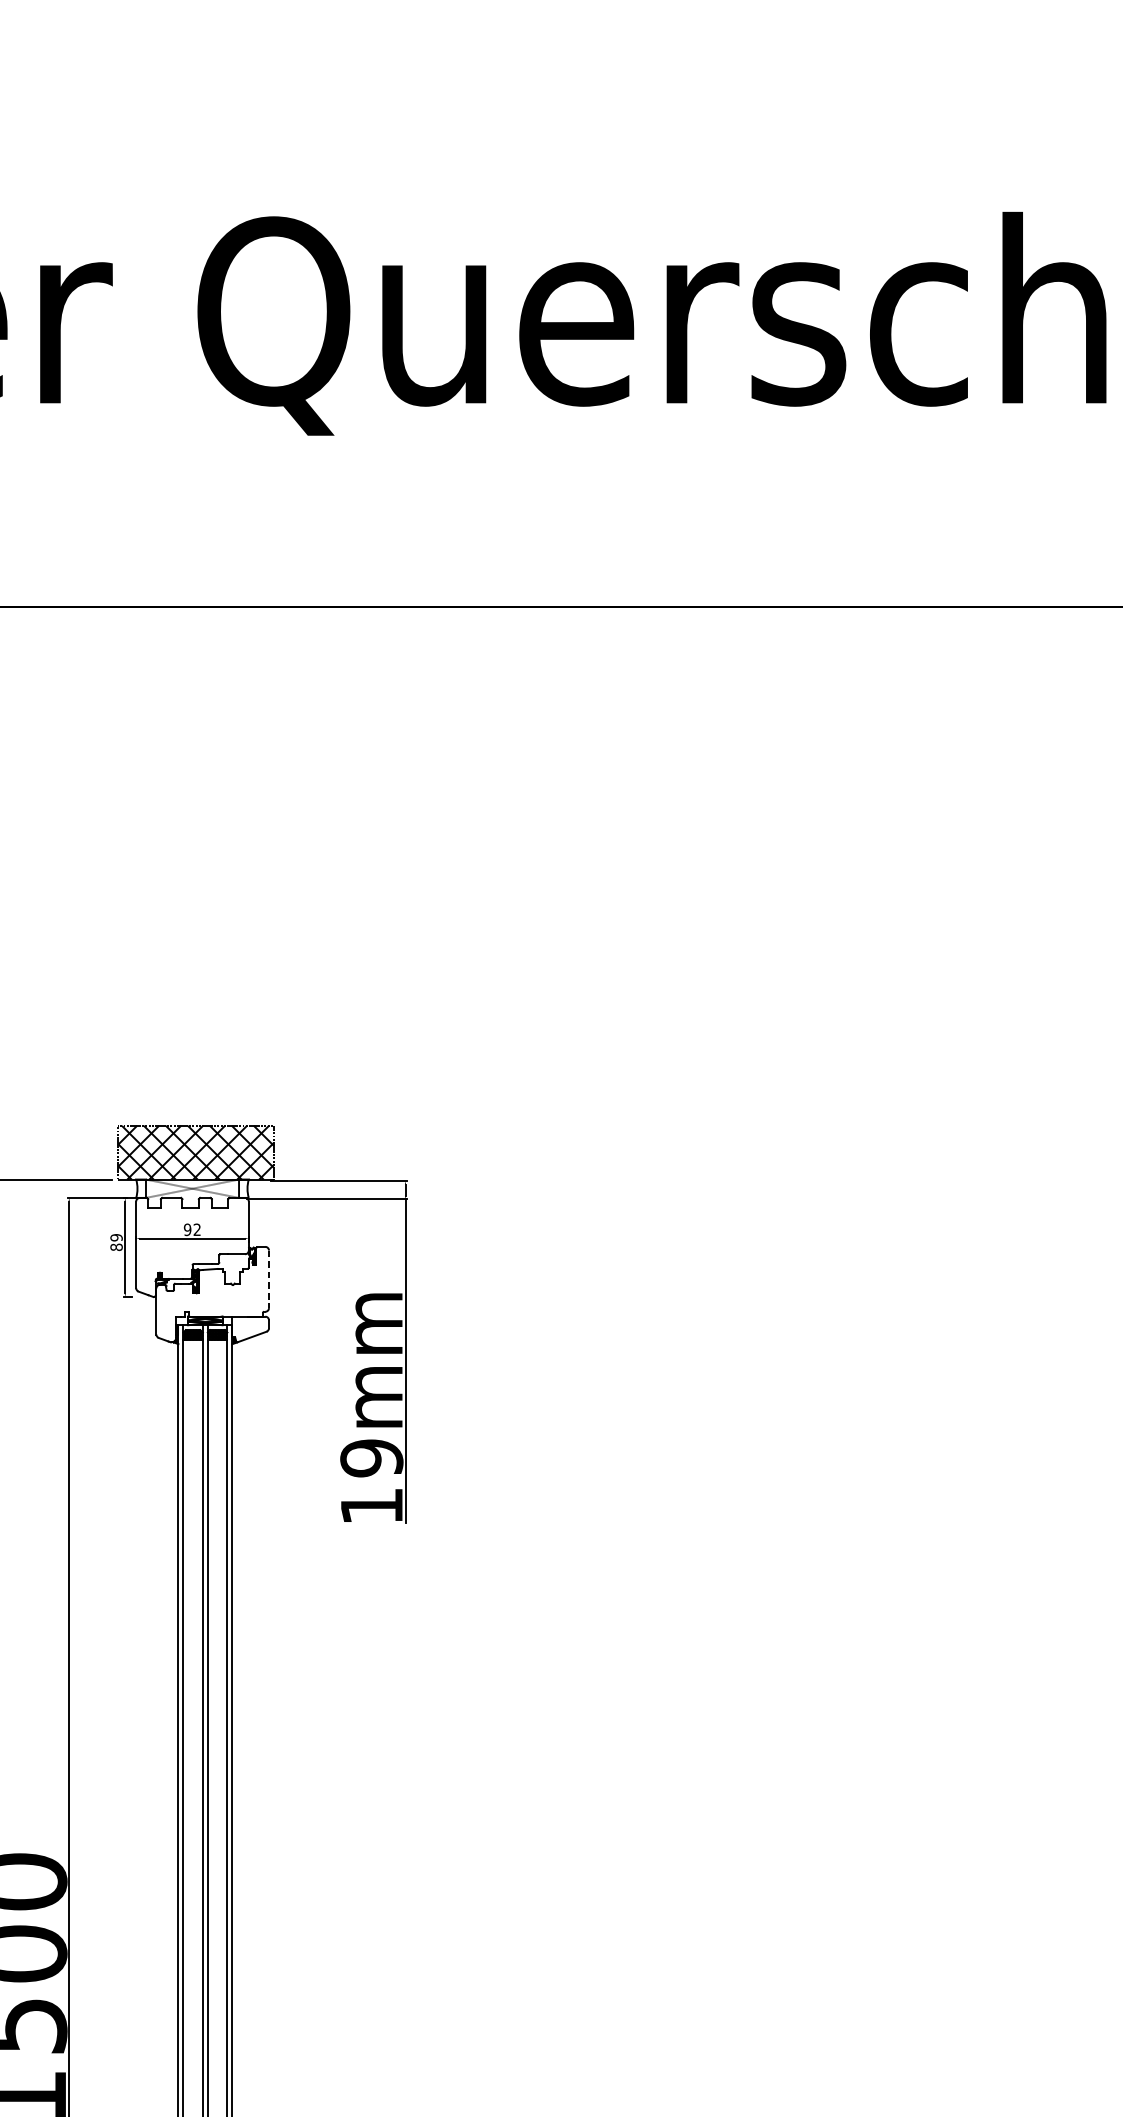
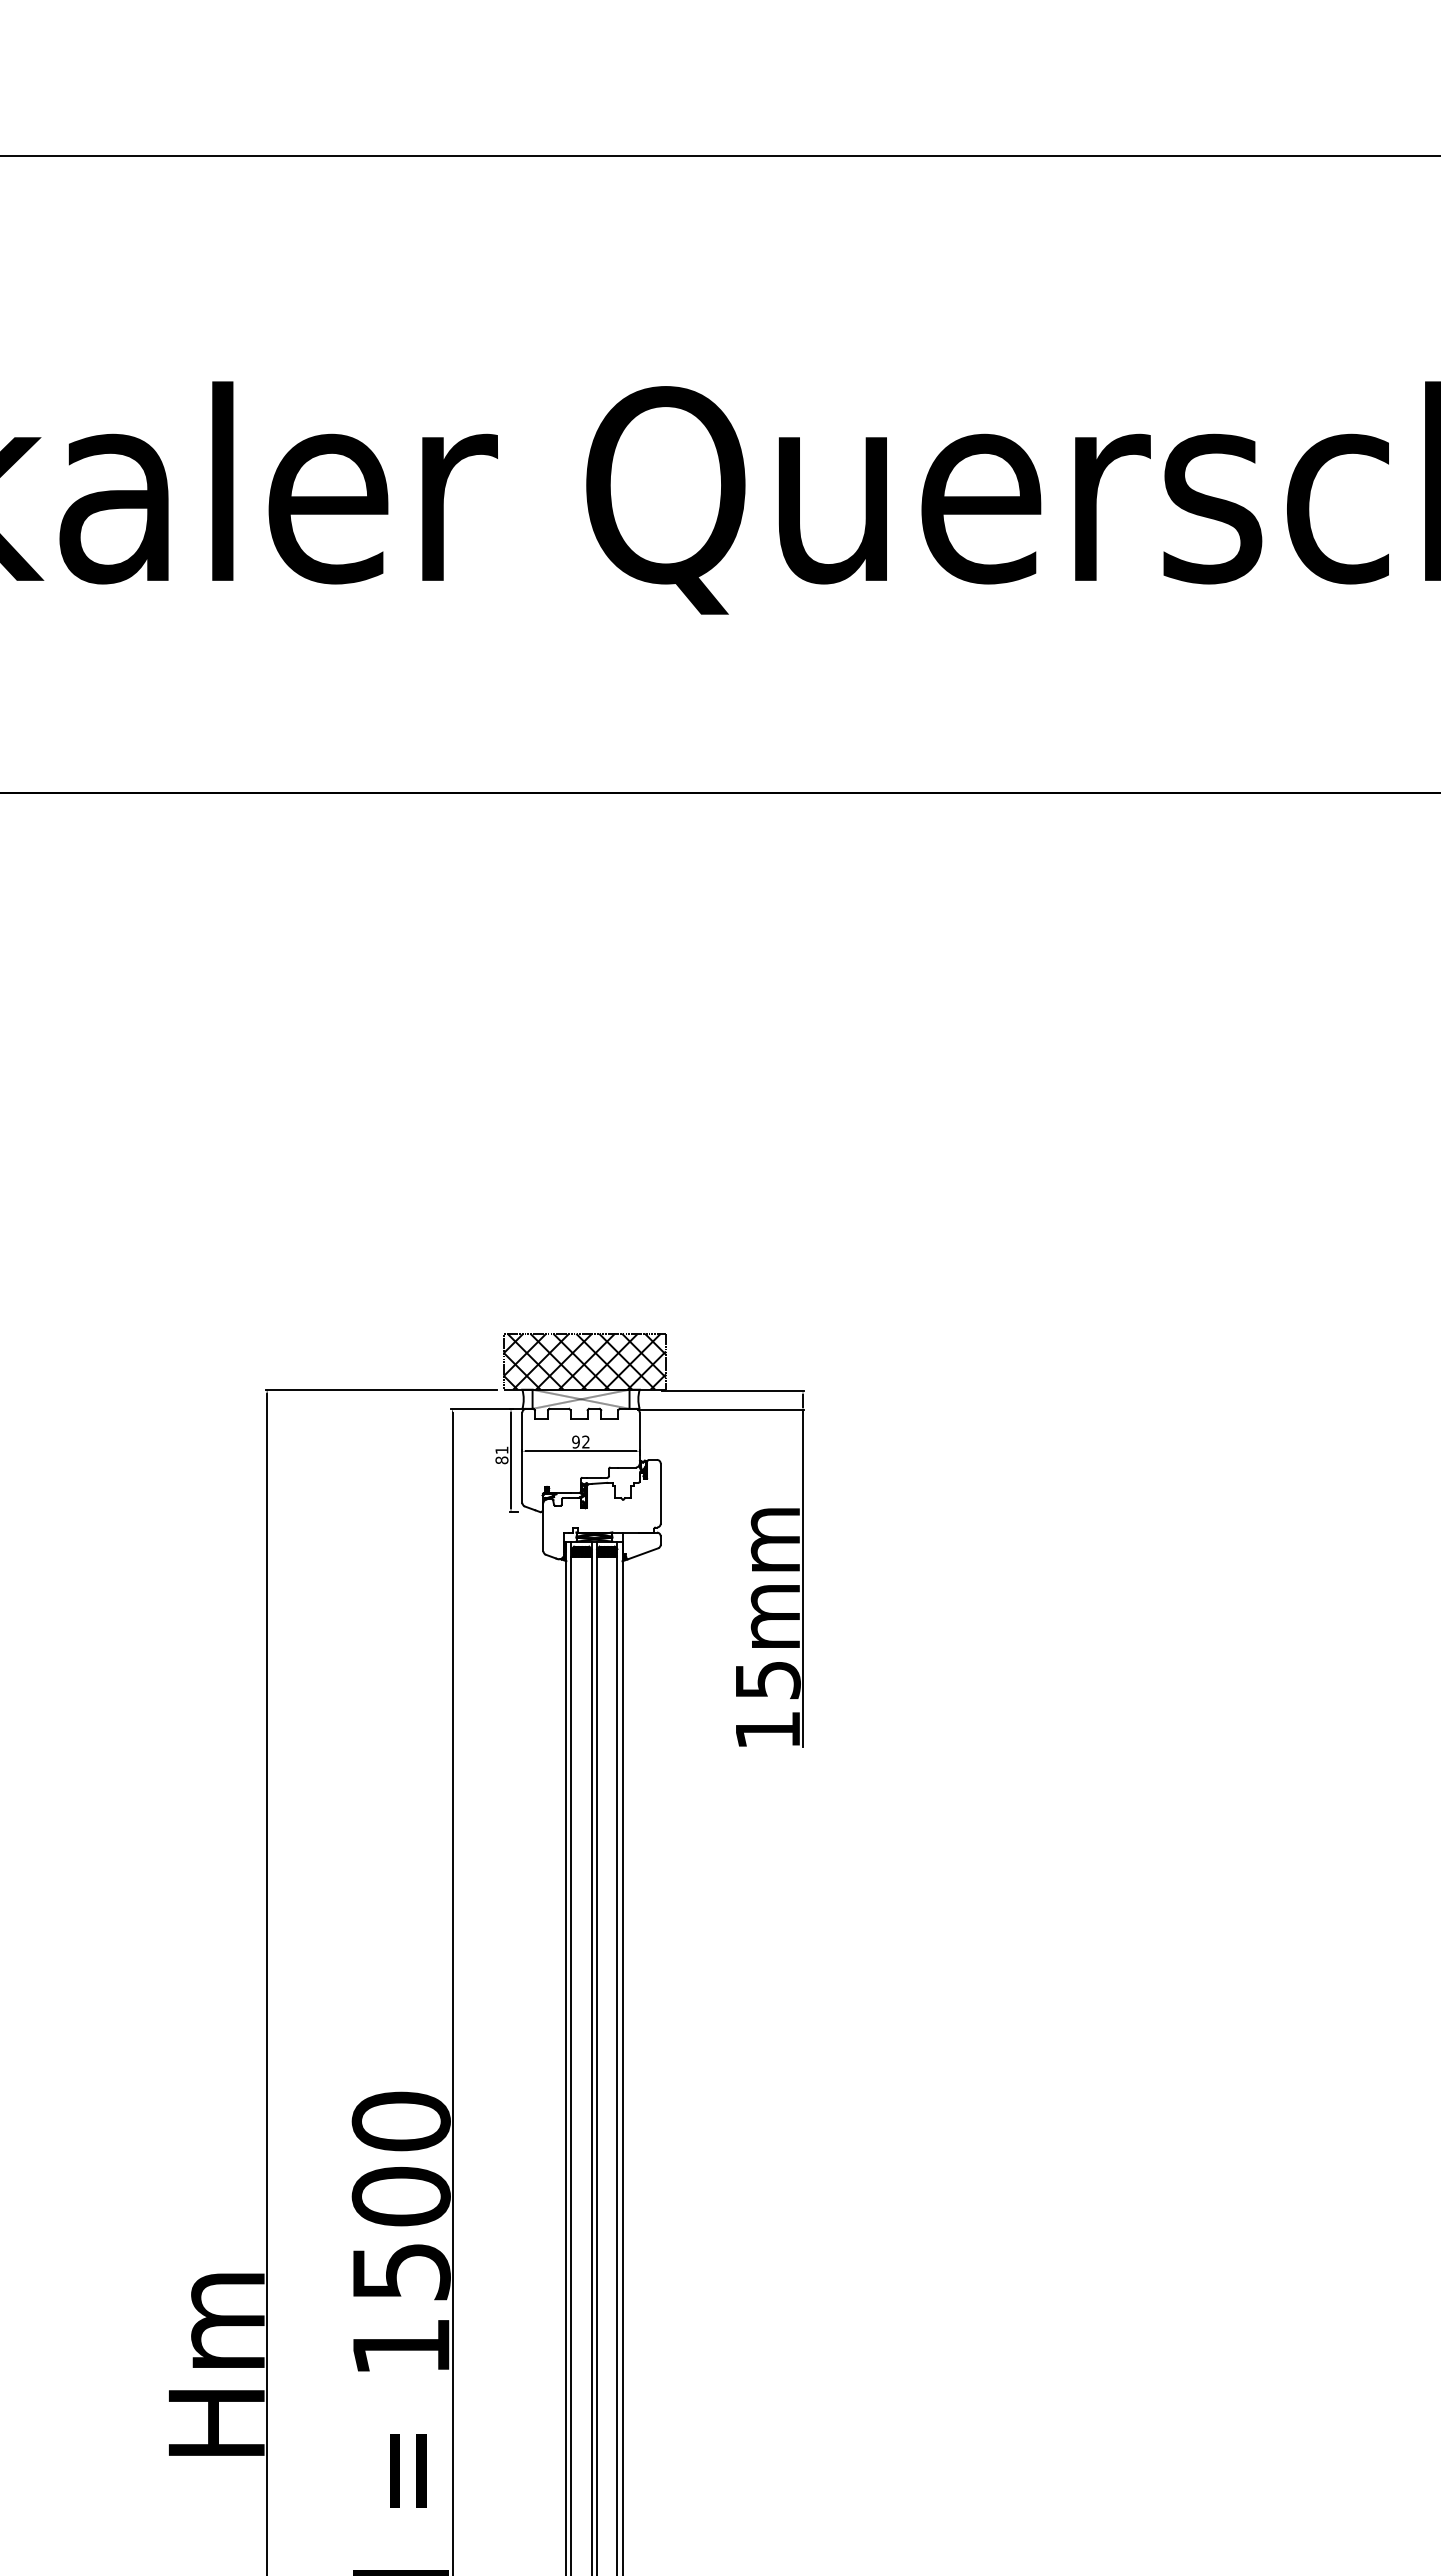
text: (116, 1237) -> (501, 1450), 89 -> 81
line: (268, 1279) -> (660, 1493), dashed -> solid
text: (371, 1458) -> (767, 1680), 19mm -> 15mm

